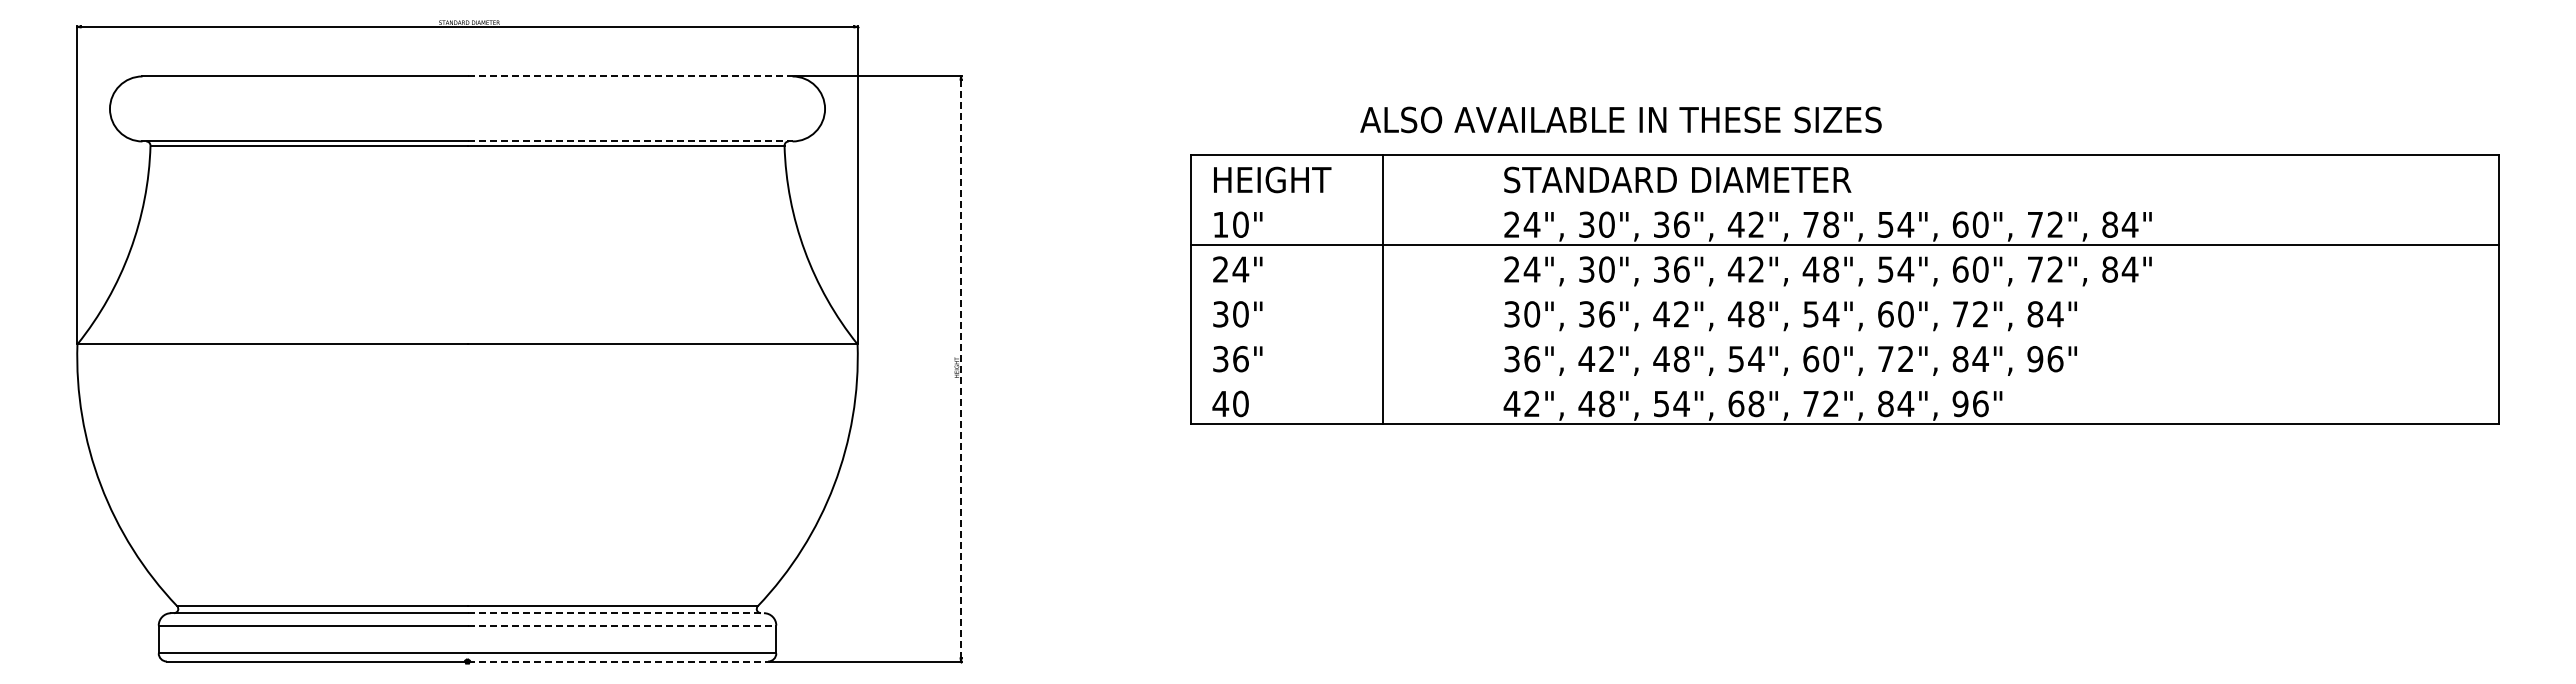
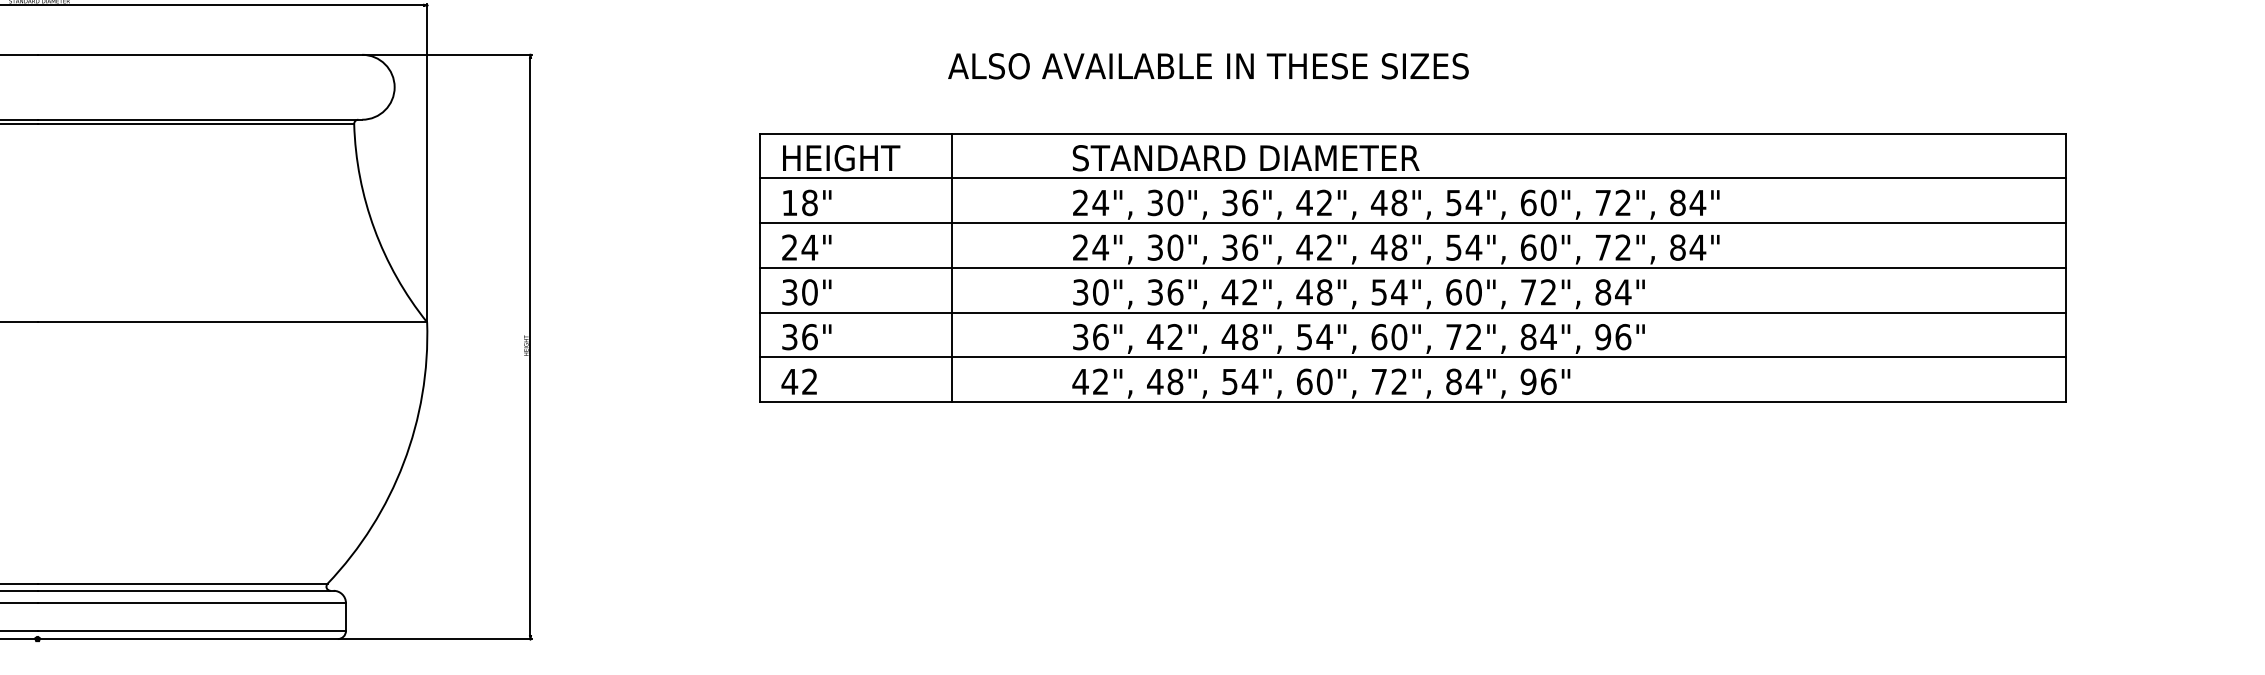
line: (630, 76) -> (200, 54), dashed -> solid
text: (1620, 119) -> (1207, 65), moved
line: (630, 141) -> (200, 119), dashed -> solid
line: (1844, 200) -> (1412, 178), added
text: (1240, 224) -> (809, 202), 10" -> 18"
text: (1810, 224) -> (1378, 202), 78", -> 48",
line: (1844, 289) -> (1412, 267), added
line: (1844, 334) -> (1412, 312), added
line: (961, 369) -> (530, 347), dashed -> solid
line: (1844, 379) -> (1412, 357), added
text: (1240, 403) -> (809, 381), 40 -> 42
text: (1756, 403) -> (1324, 381), 68", -> 60",
line: (616, 613) -> (186, 591), dashed -> solid
line: (622, 625) -> (192, 603), dashed -> solid
line: (618, 661) -> (188, 639), dashed -> solid

